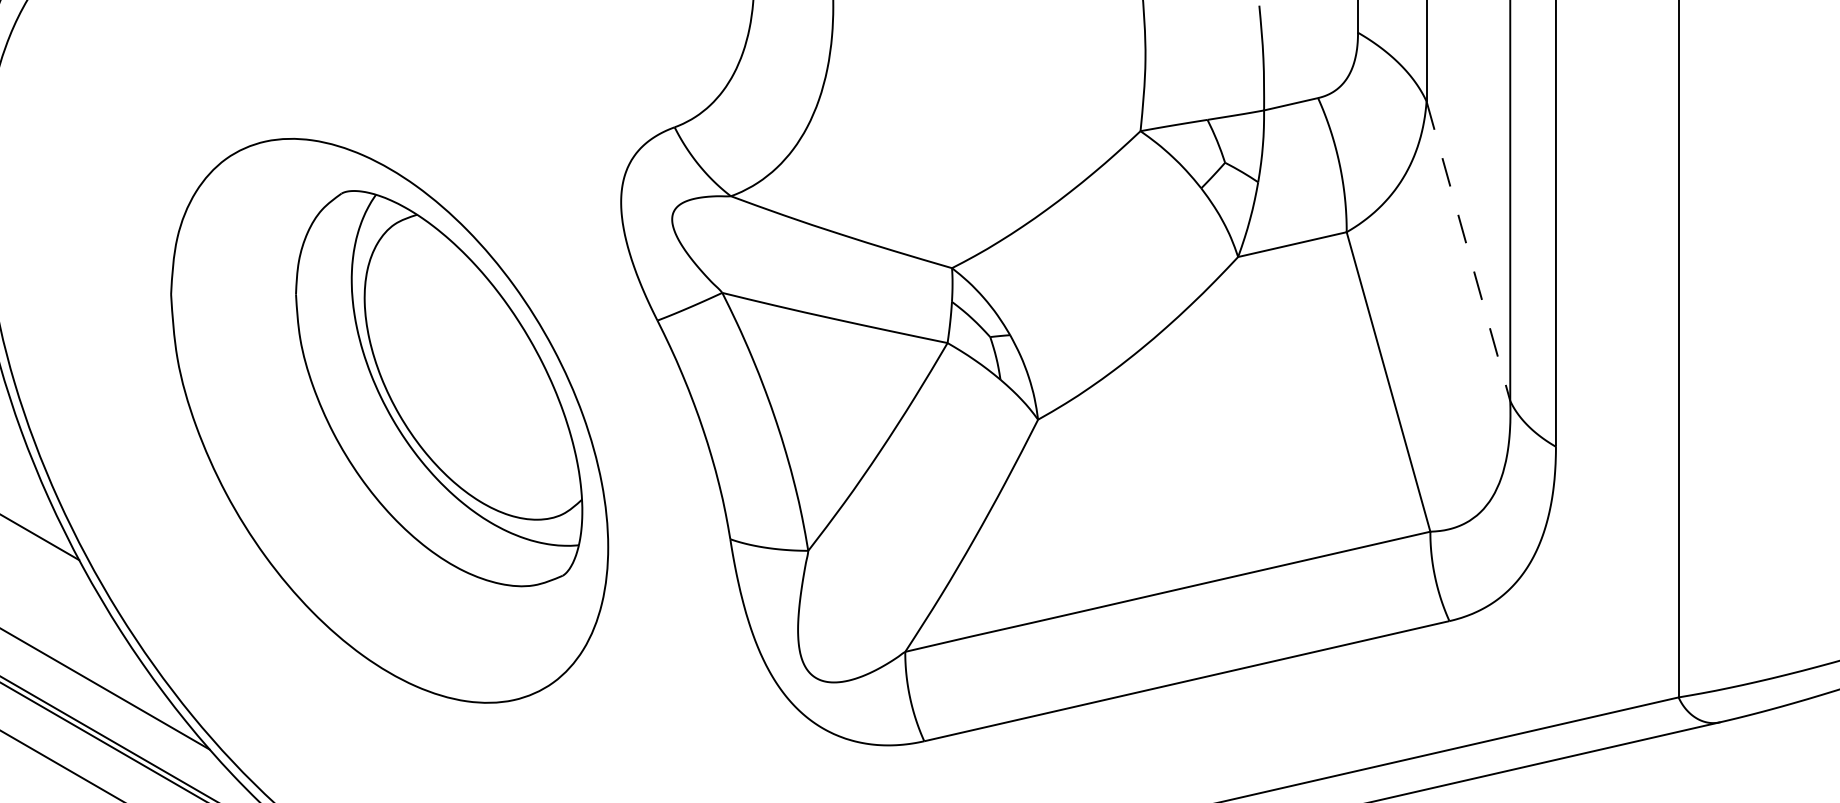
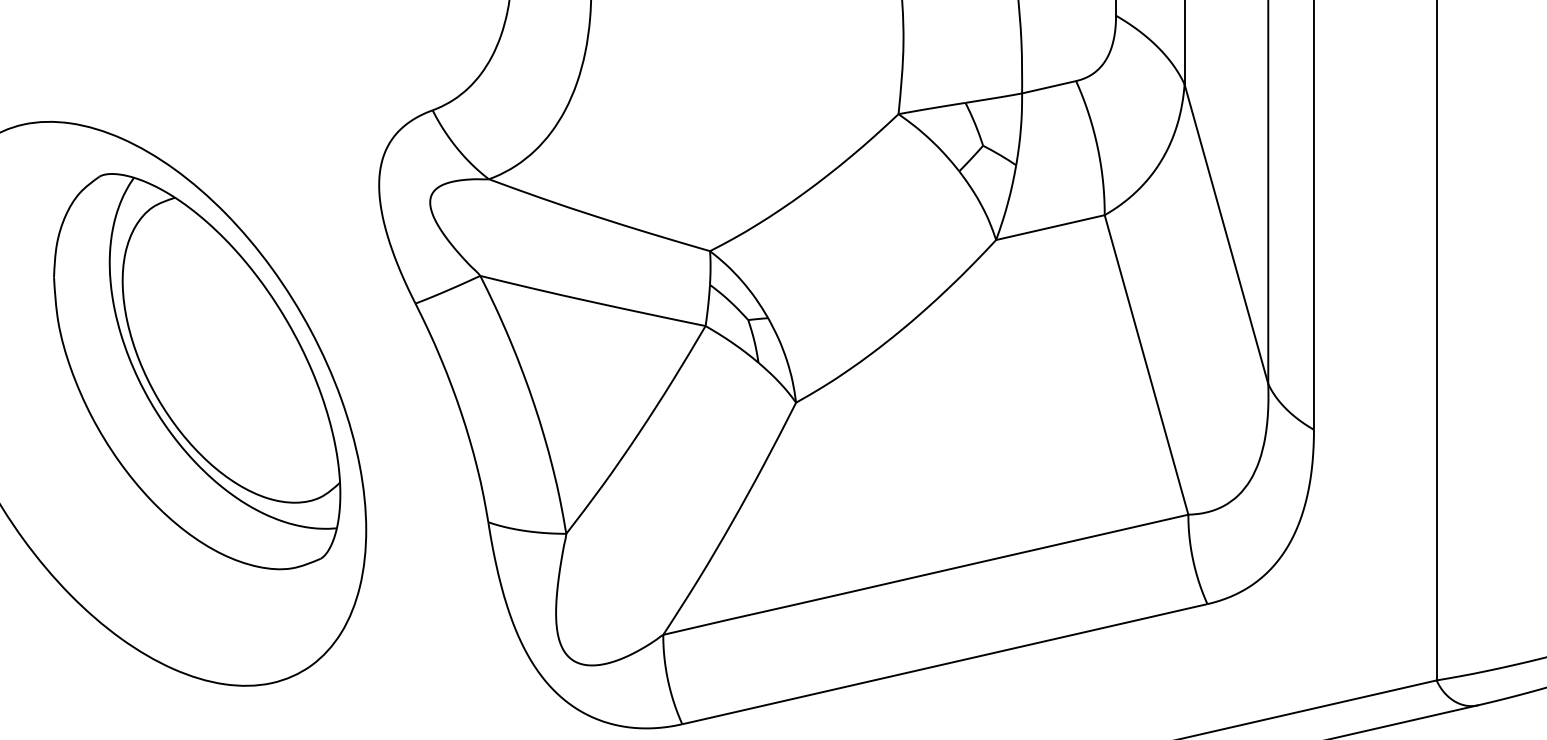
line: (1468, 251) -> (1226, 234), dashed -> solid

